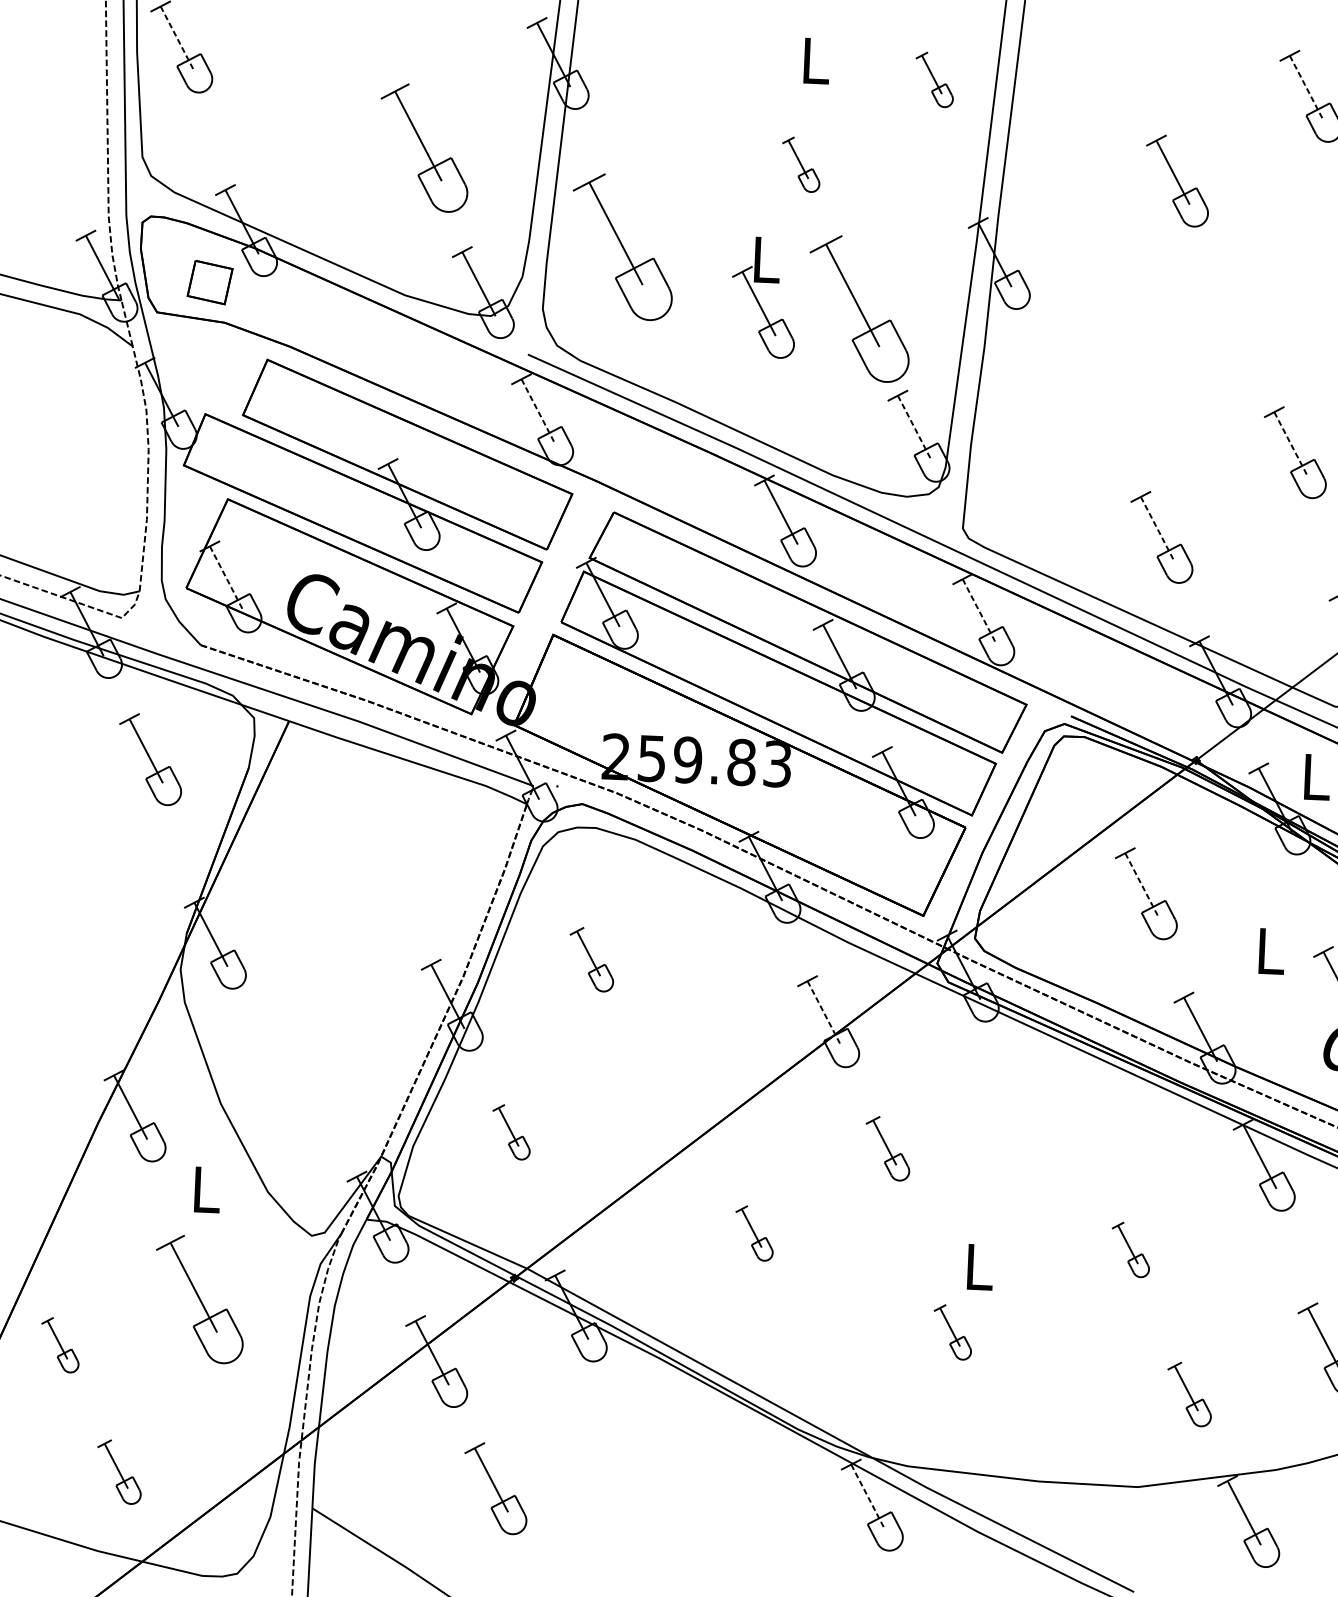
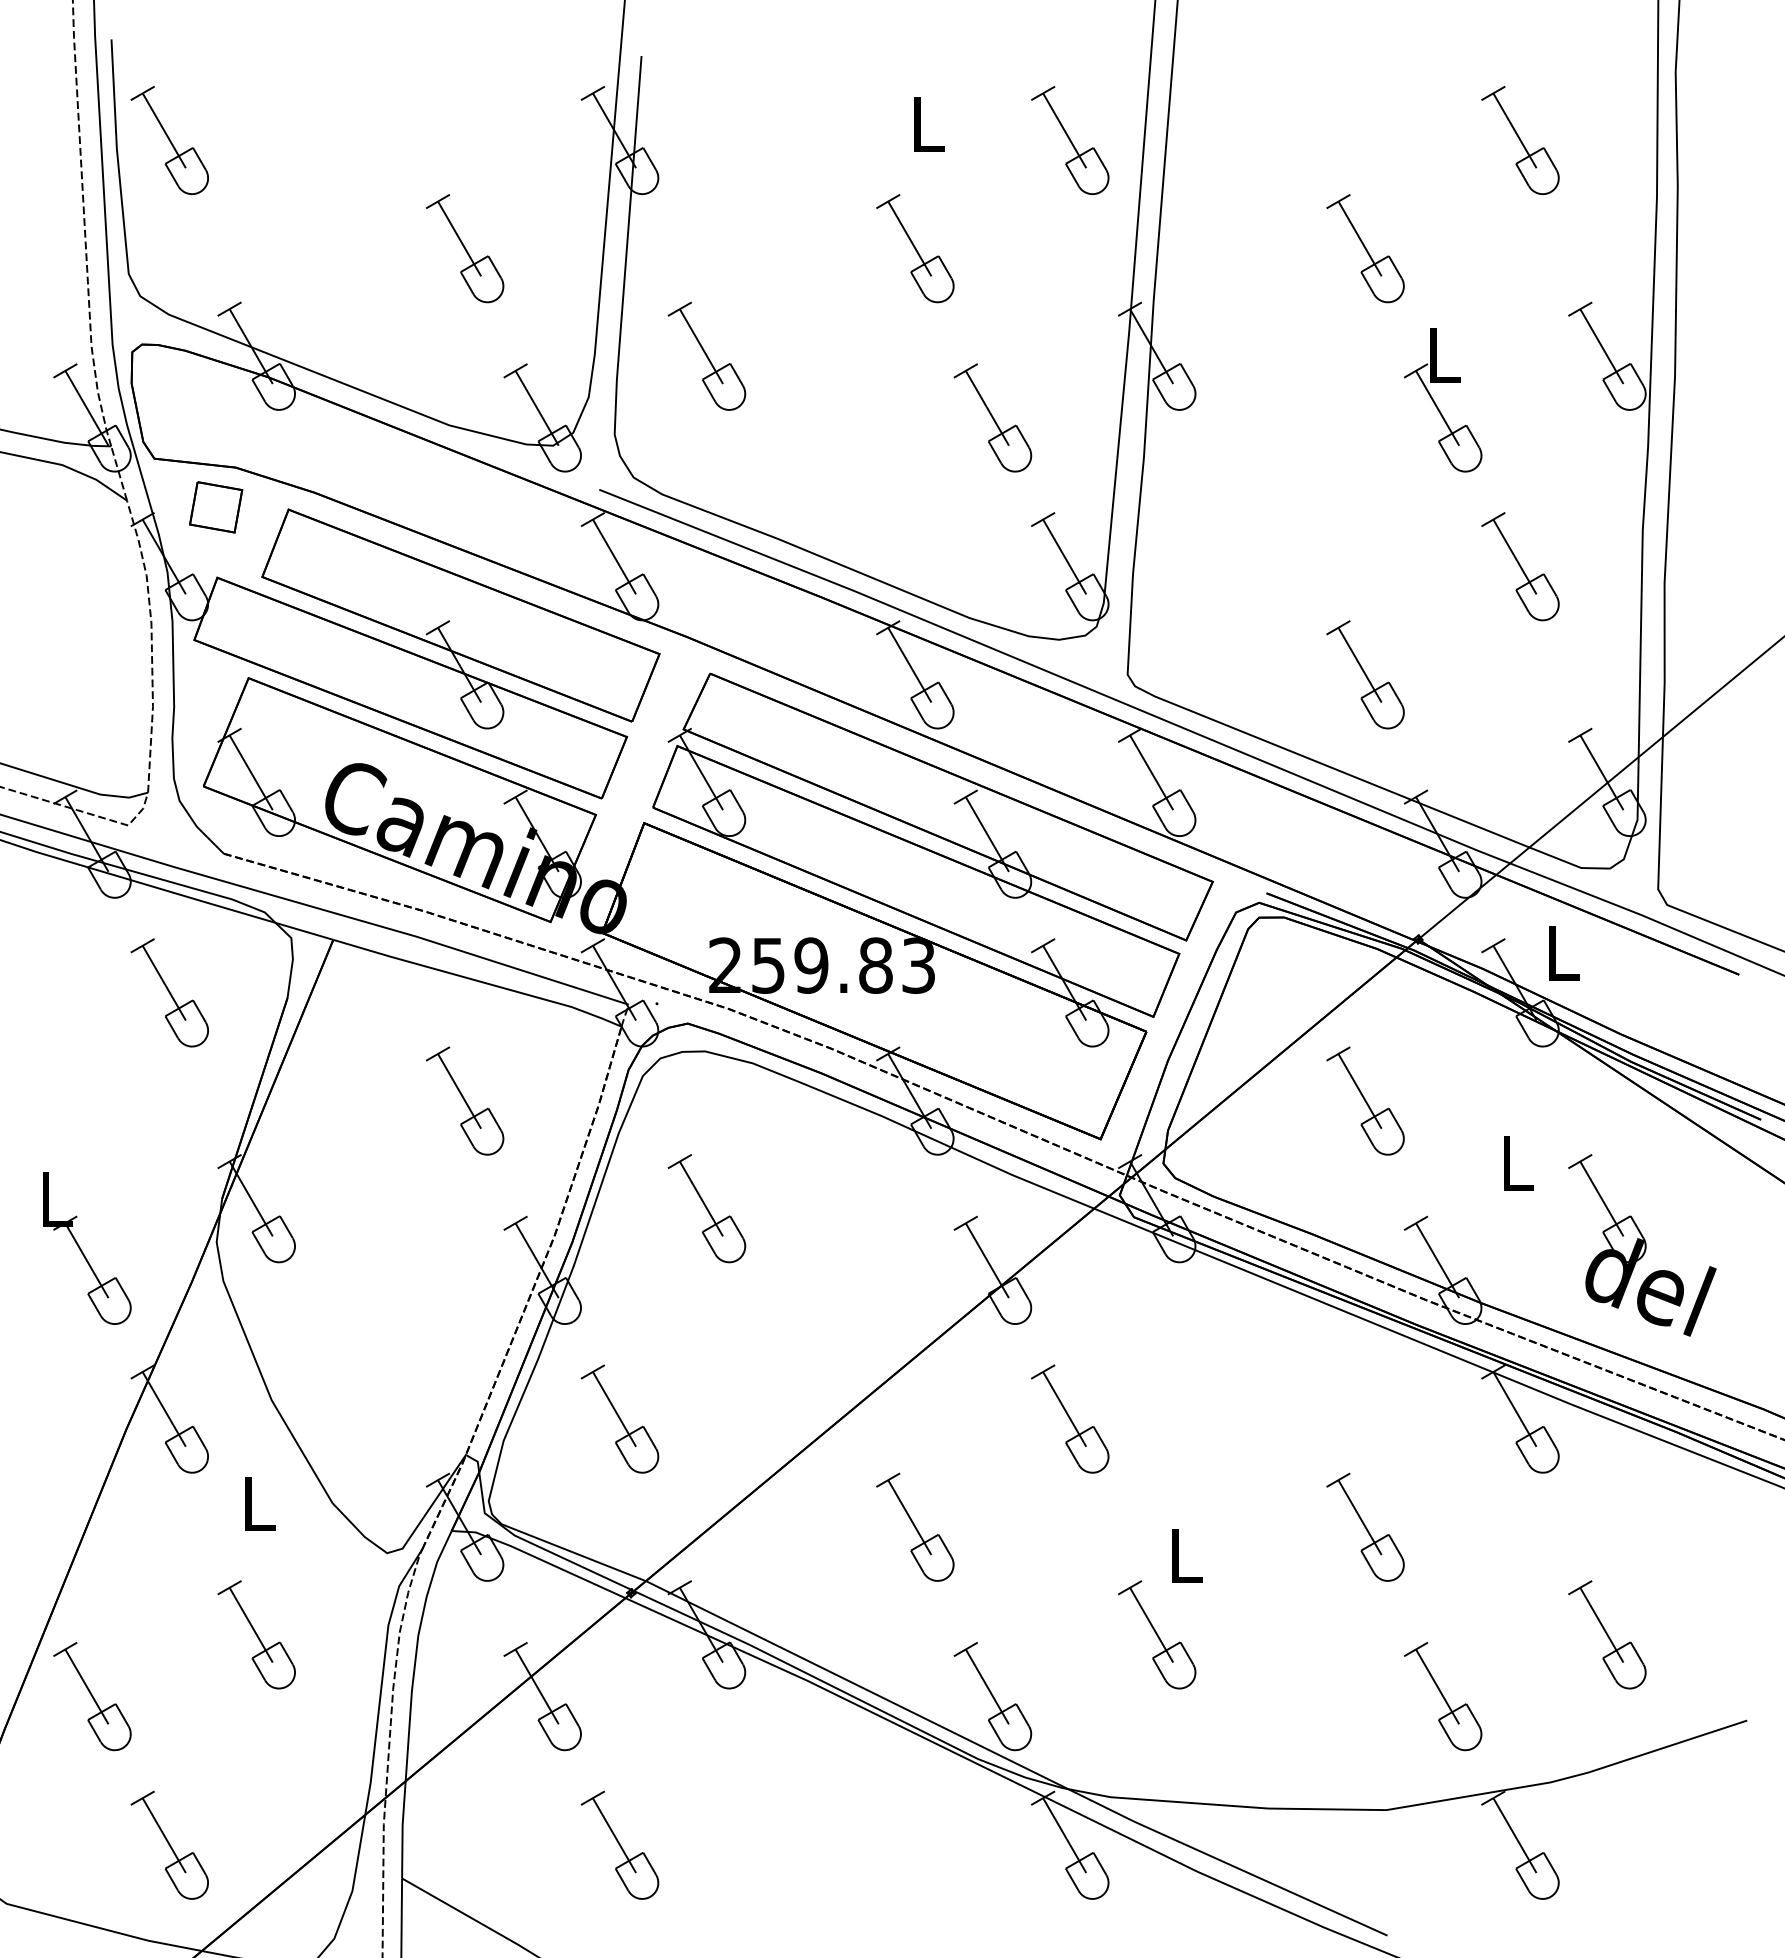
line: (177, 39) -> (164, 131), dashed -> solid
part: (934, 79) -> (1070, 140), size x1.67
line: (1306, 88) -> (1515, 131), dashed -> solid
part: (424, 147) -> (465, 248), size x0.71
part: (801, 164) -> (915, 248), size x1.67
part: (622, 246) -> (706, 355), size x0.62
part: (210, 282) -> (216, 507), moved
part: (759, 301) -> (1437, 405), moved
part: (859, 308) -> (992, 417), size x0.62
line: (538, 411) -> (614, 557), dashed -> solid
line: (914, 428) -> (1064, 557), dashed -> solid
line: (1291, 444) -> (1515, 557), dashed -> solid
line: (1157, 529) -> (1360, 665), dashed -> solid
line: (226, 579) -> (251, 773), dashed -> solid
line: (979, 611) -> (1151, 773), dashed -> solid
part: (393, 860) -> (465, 1100), added
line: (1142, 885) -> (1360, 1091), dashed -> solid
part: (591, 959) -> (706, 1208), size x1.43
part: (72, 970) -> (87, 1248), added
line: (824, 1013) -> (987, 1261), dashed -> solid
part: (510, 1131) -> (619, 1418), size x1.67
part: (887, 1148) -> (1070, 1418), size x1.43
part: (754, 1232) -> (915, 1526), size x1.67
part: (1130, 1249) -> (1365, 1526), size x1.67
part: (199, 1299) -> (256, 1634), size x0.71
part: (952, 1331) -> (1157, 1634), size x1.67
part: (60, 1344) -> (92, 1696), size x1.67
part: (812, 1377) -> (992, 1696), added
part: (1189, 1394) -> (1443, 1696), size x1.43
part: (119, 1471) -> (169, 1844), size x1.43
line: (867, 1497) -> (1064, 1836), dashed -> solid

